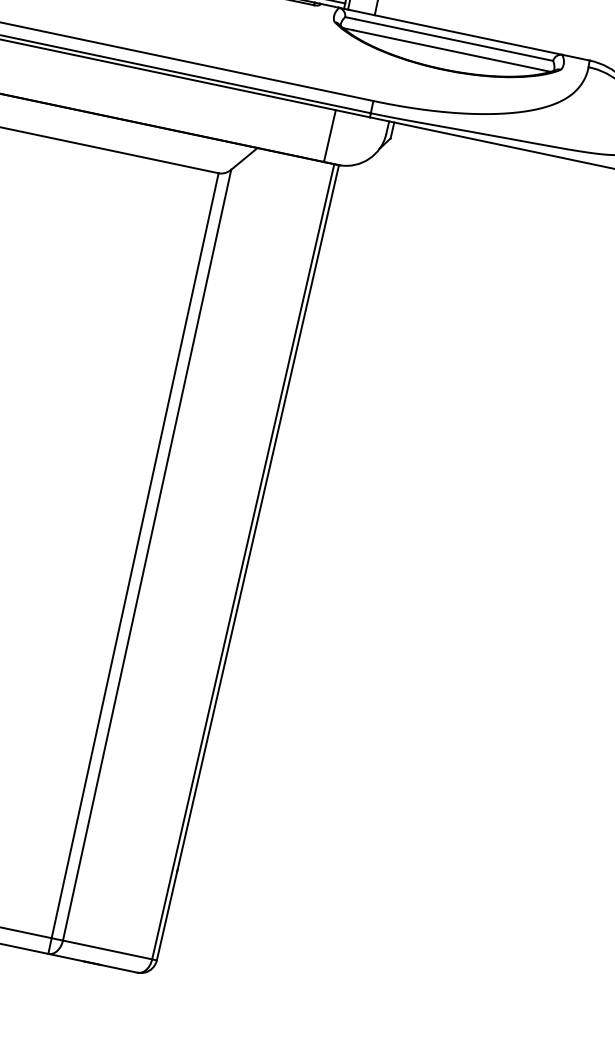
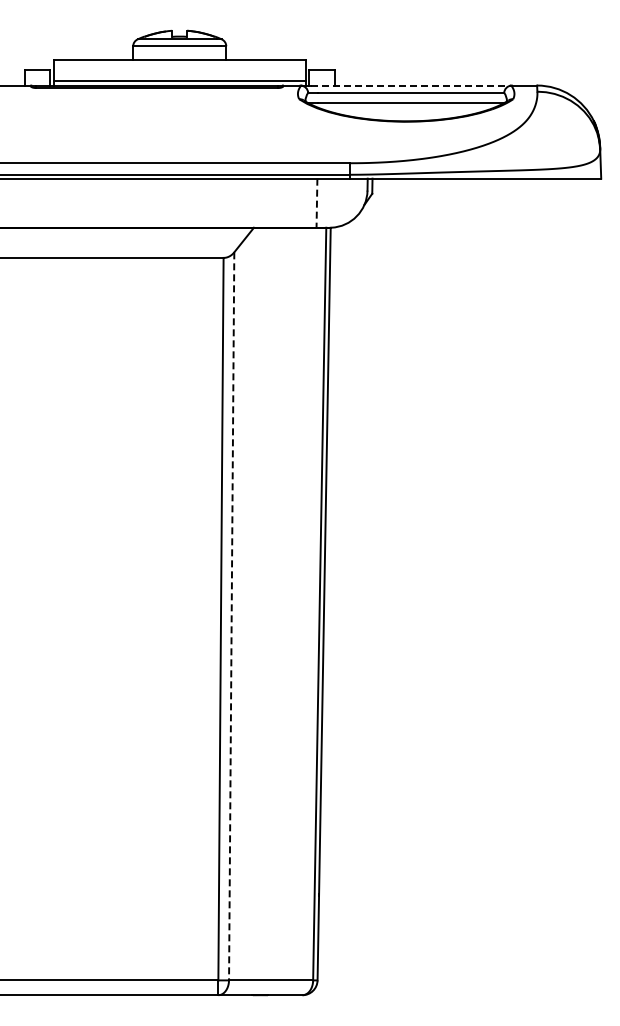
line: (456, 32) -> (411, 85), solid -> dashed
line: (329, 136) -> (316, 203), solid -> dashed
line: (146, 555) -> (231, 616), solid -> dashed

